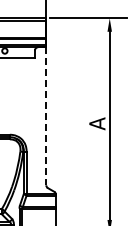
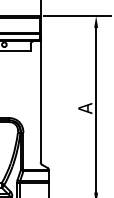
line: (46, 116) -> (40, 102), dashed -> solid

